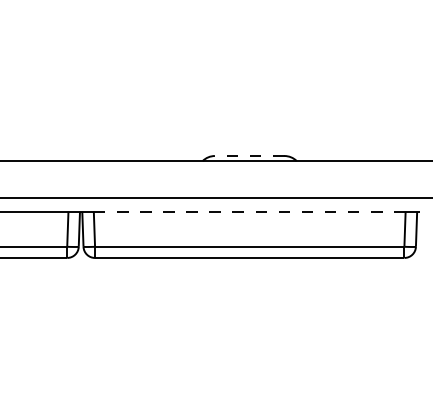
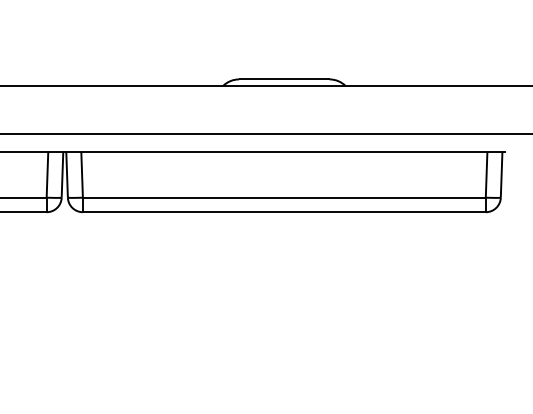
line: (249, 156) -> (284, 80), dashed -> solid
line: (249, 211) -> (284, 151), dashed -> solid

